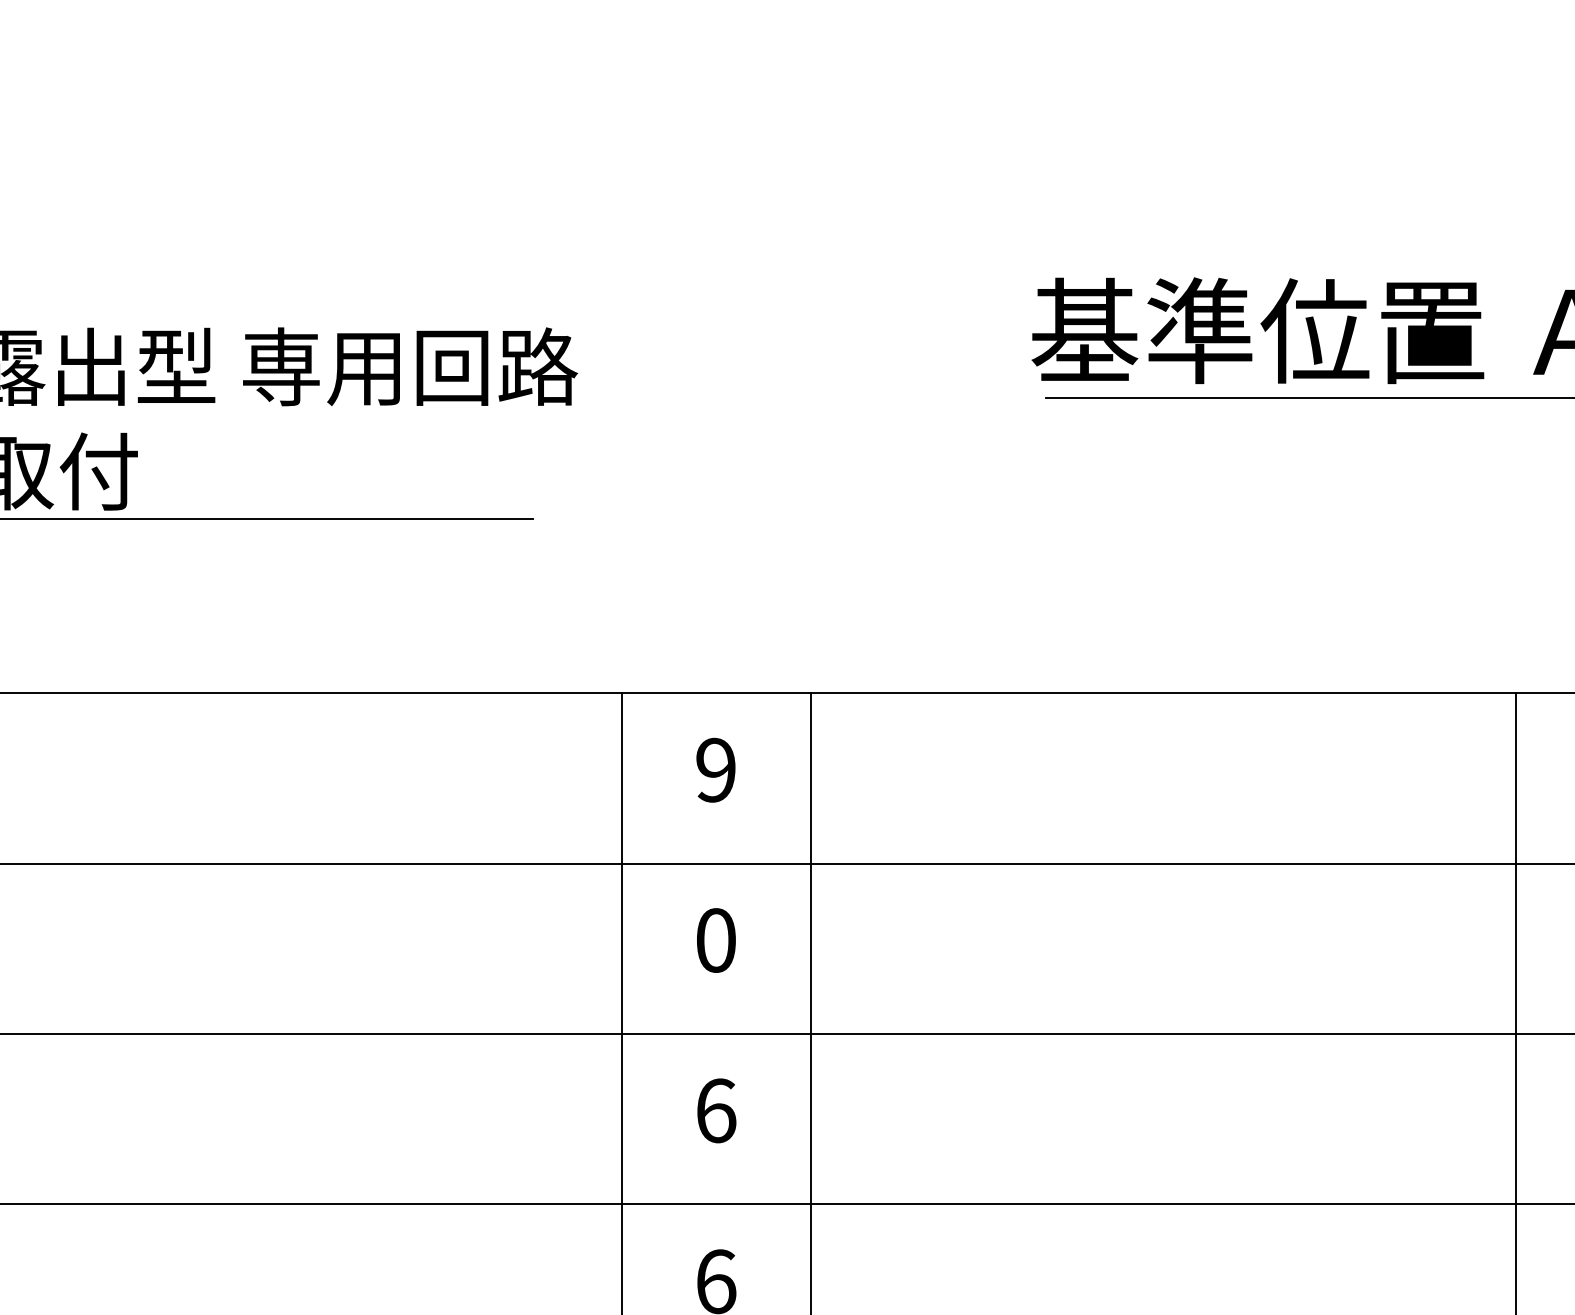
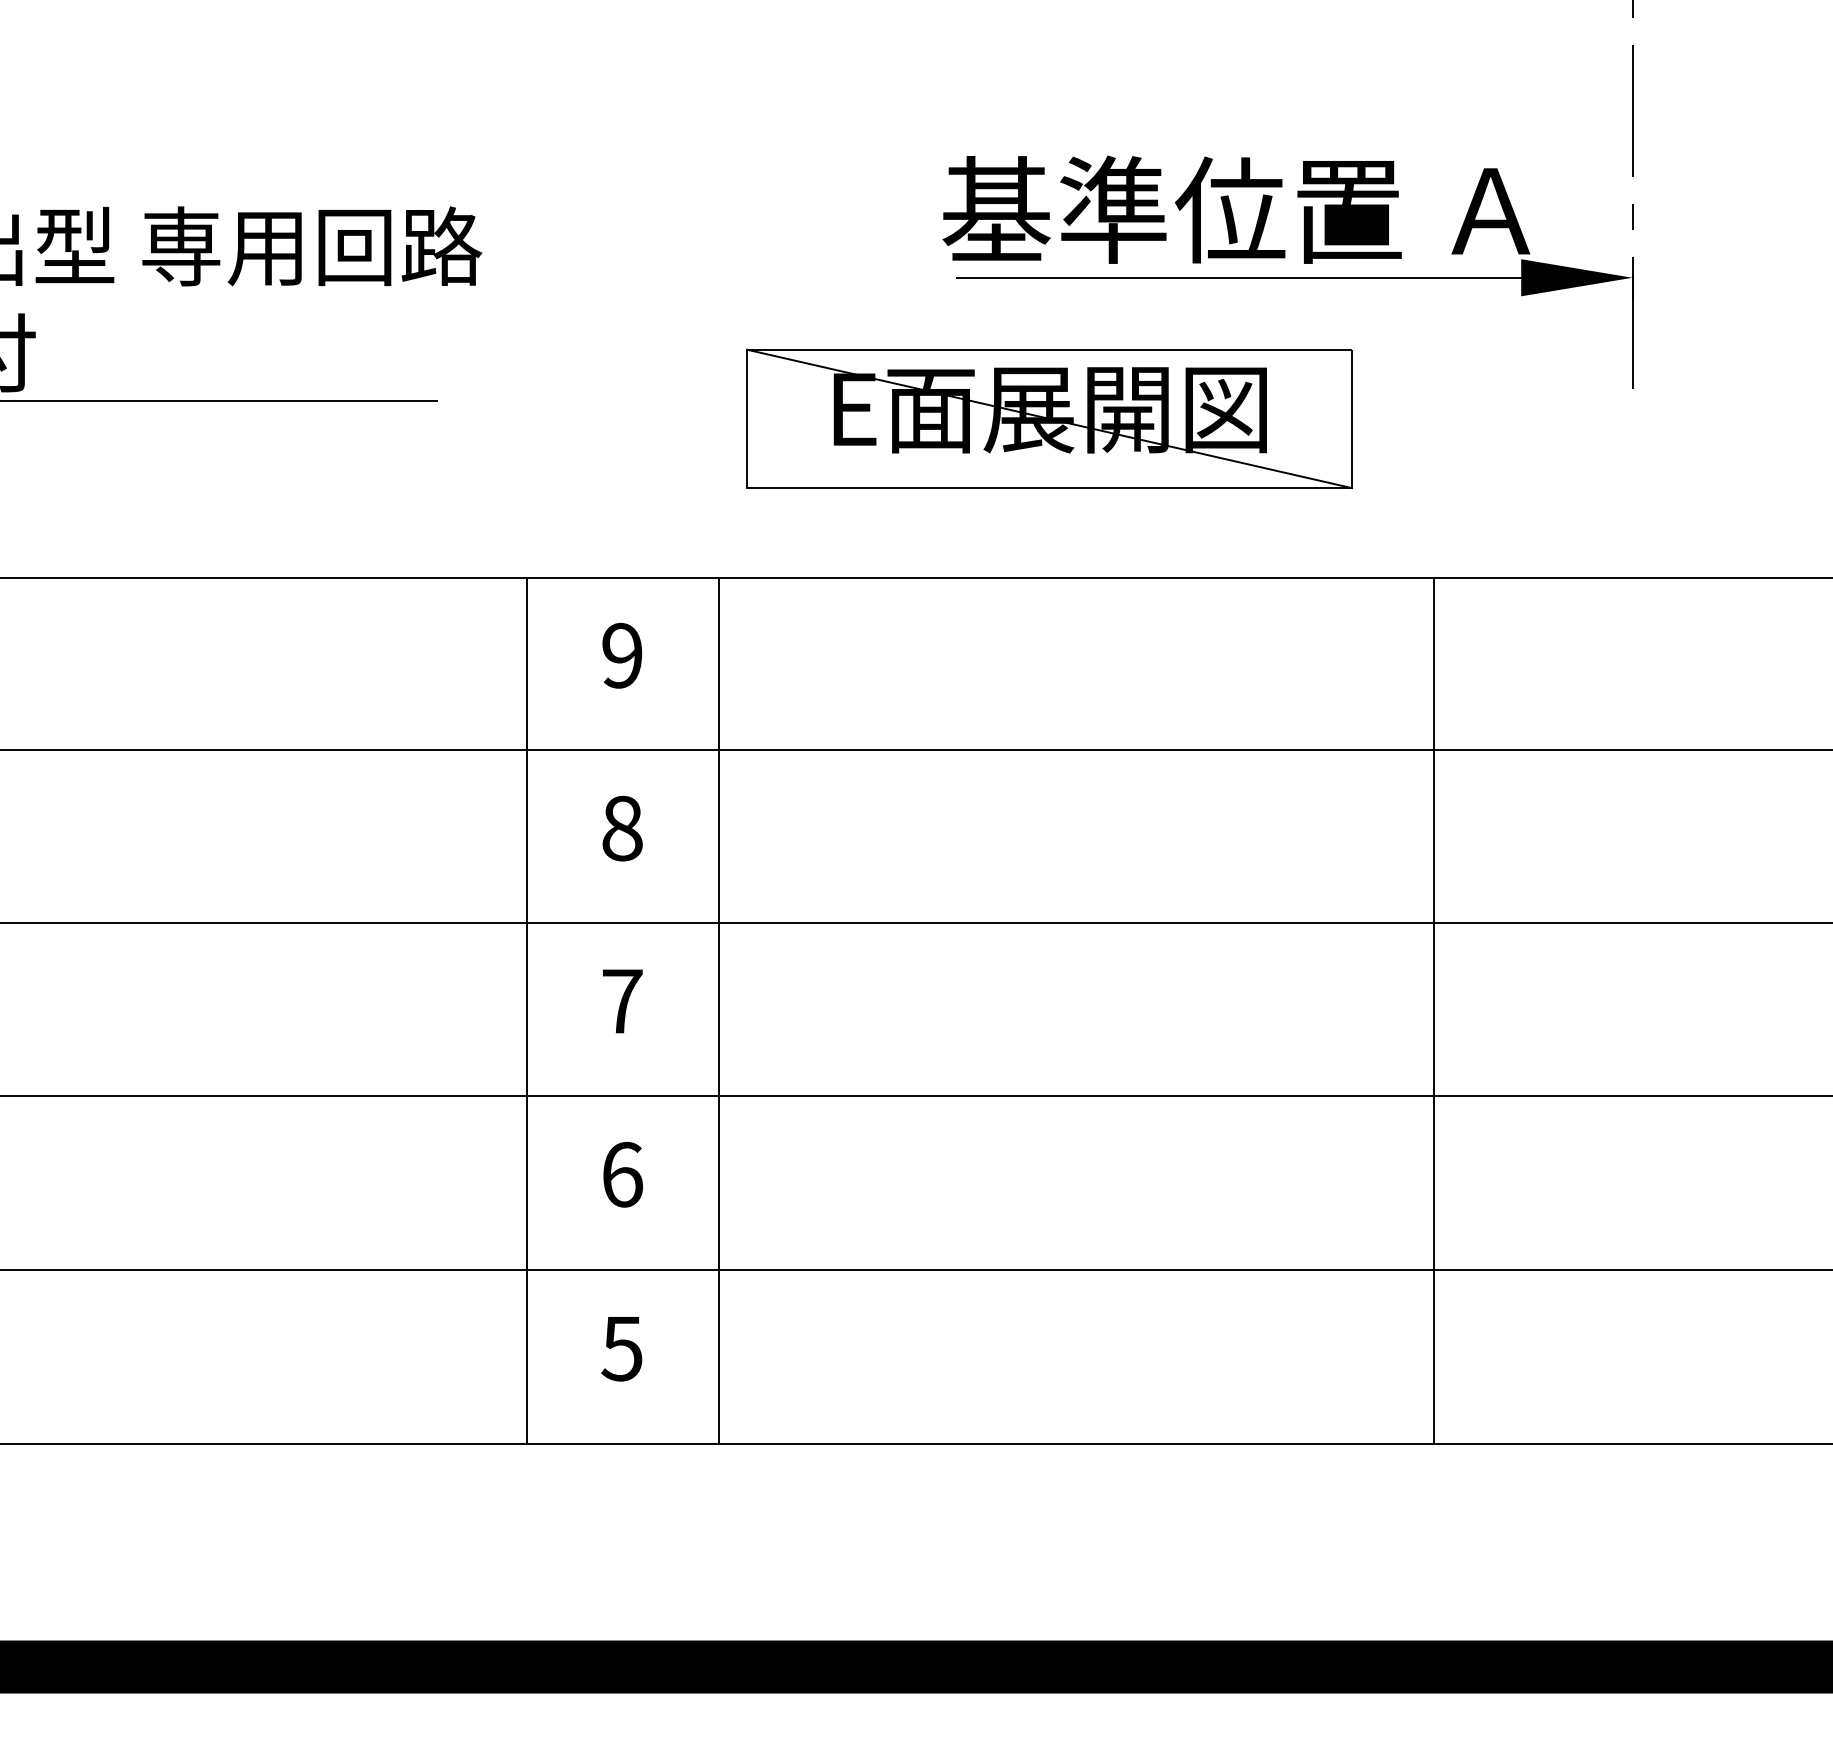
part: (1136, 536) -> (1049, 418), added
text: (716, 940) -> (622, 828), 0 -> 8
text: (716, 1110) -> (622, 1001), 6 -> 7

